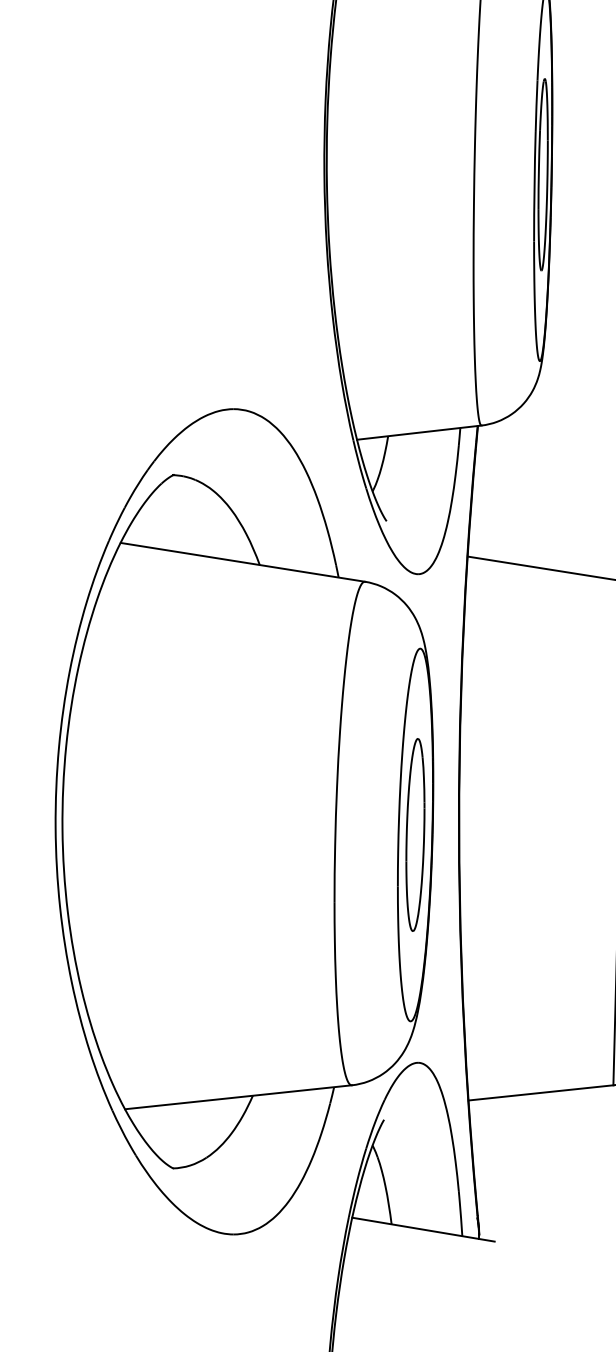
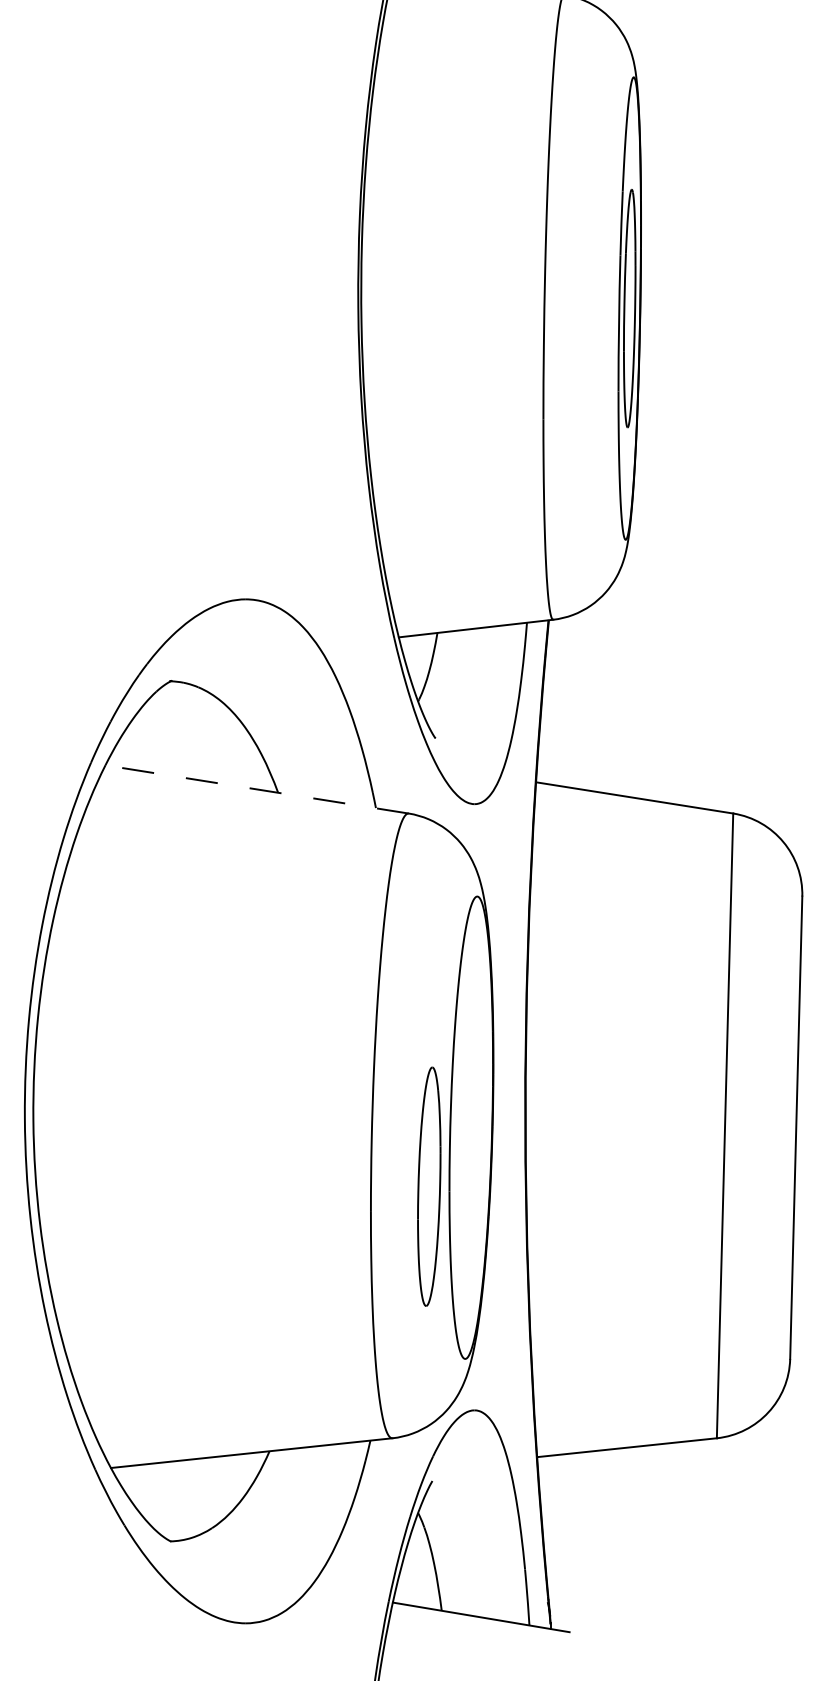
line: (243, 562) -> (257, 789), solid -> dashed
part: (415, 834) -> (429, 1186), moved

